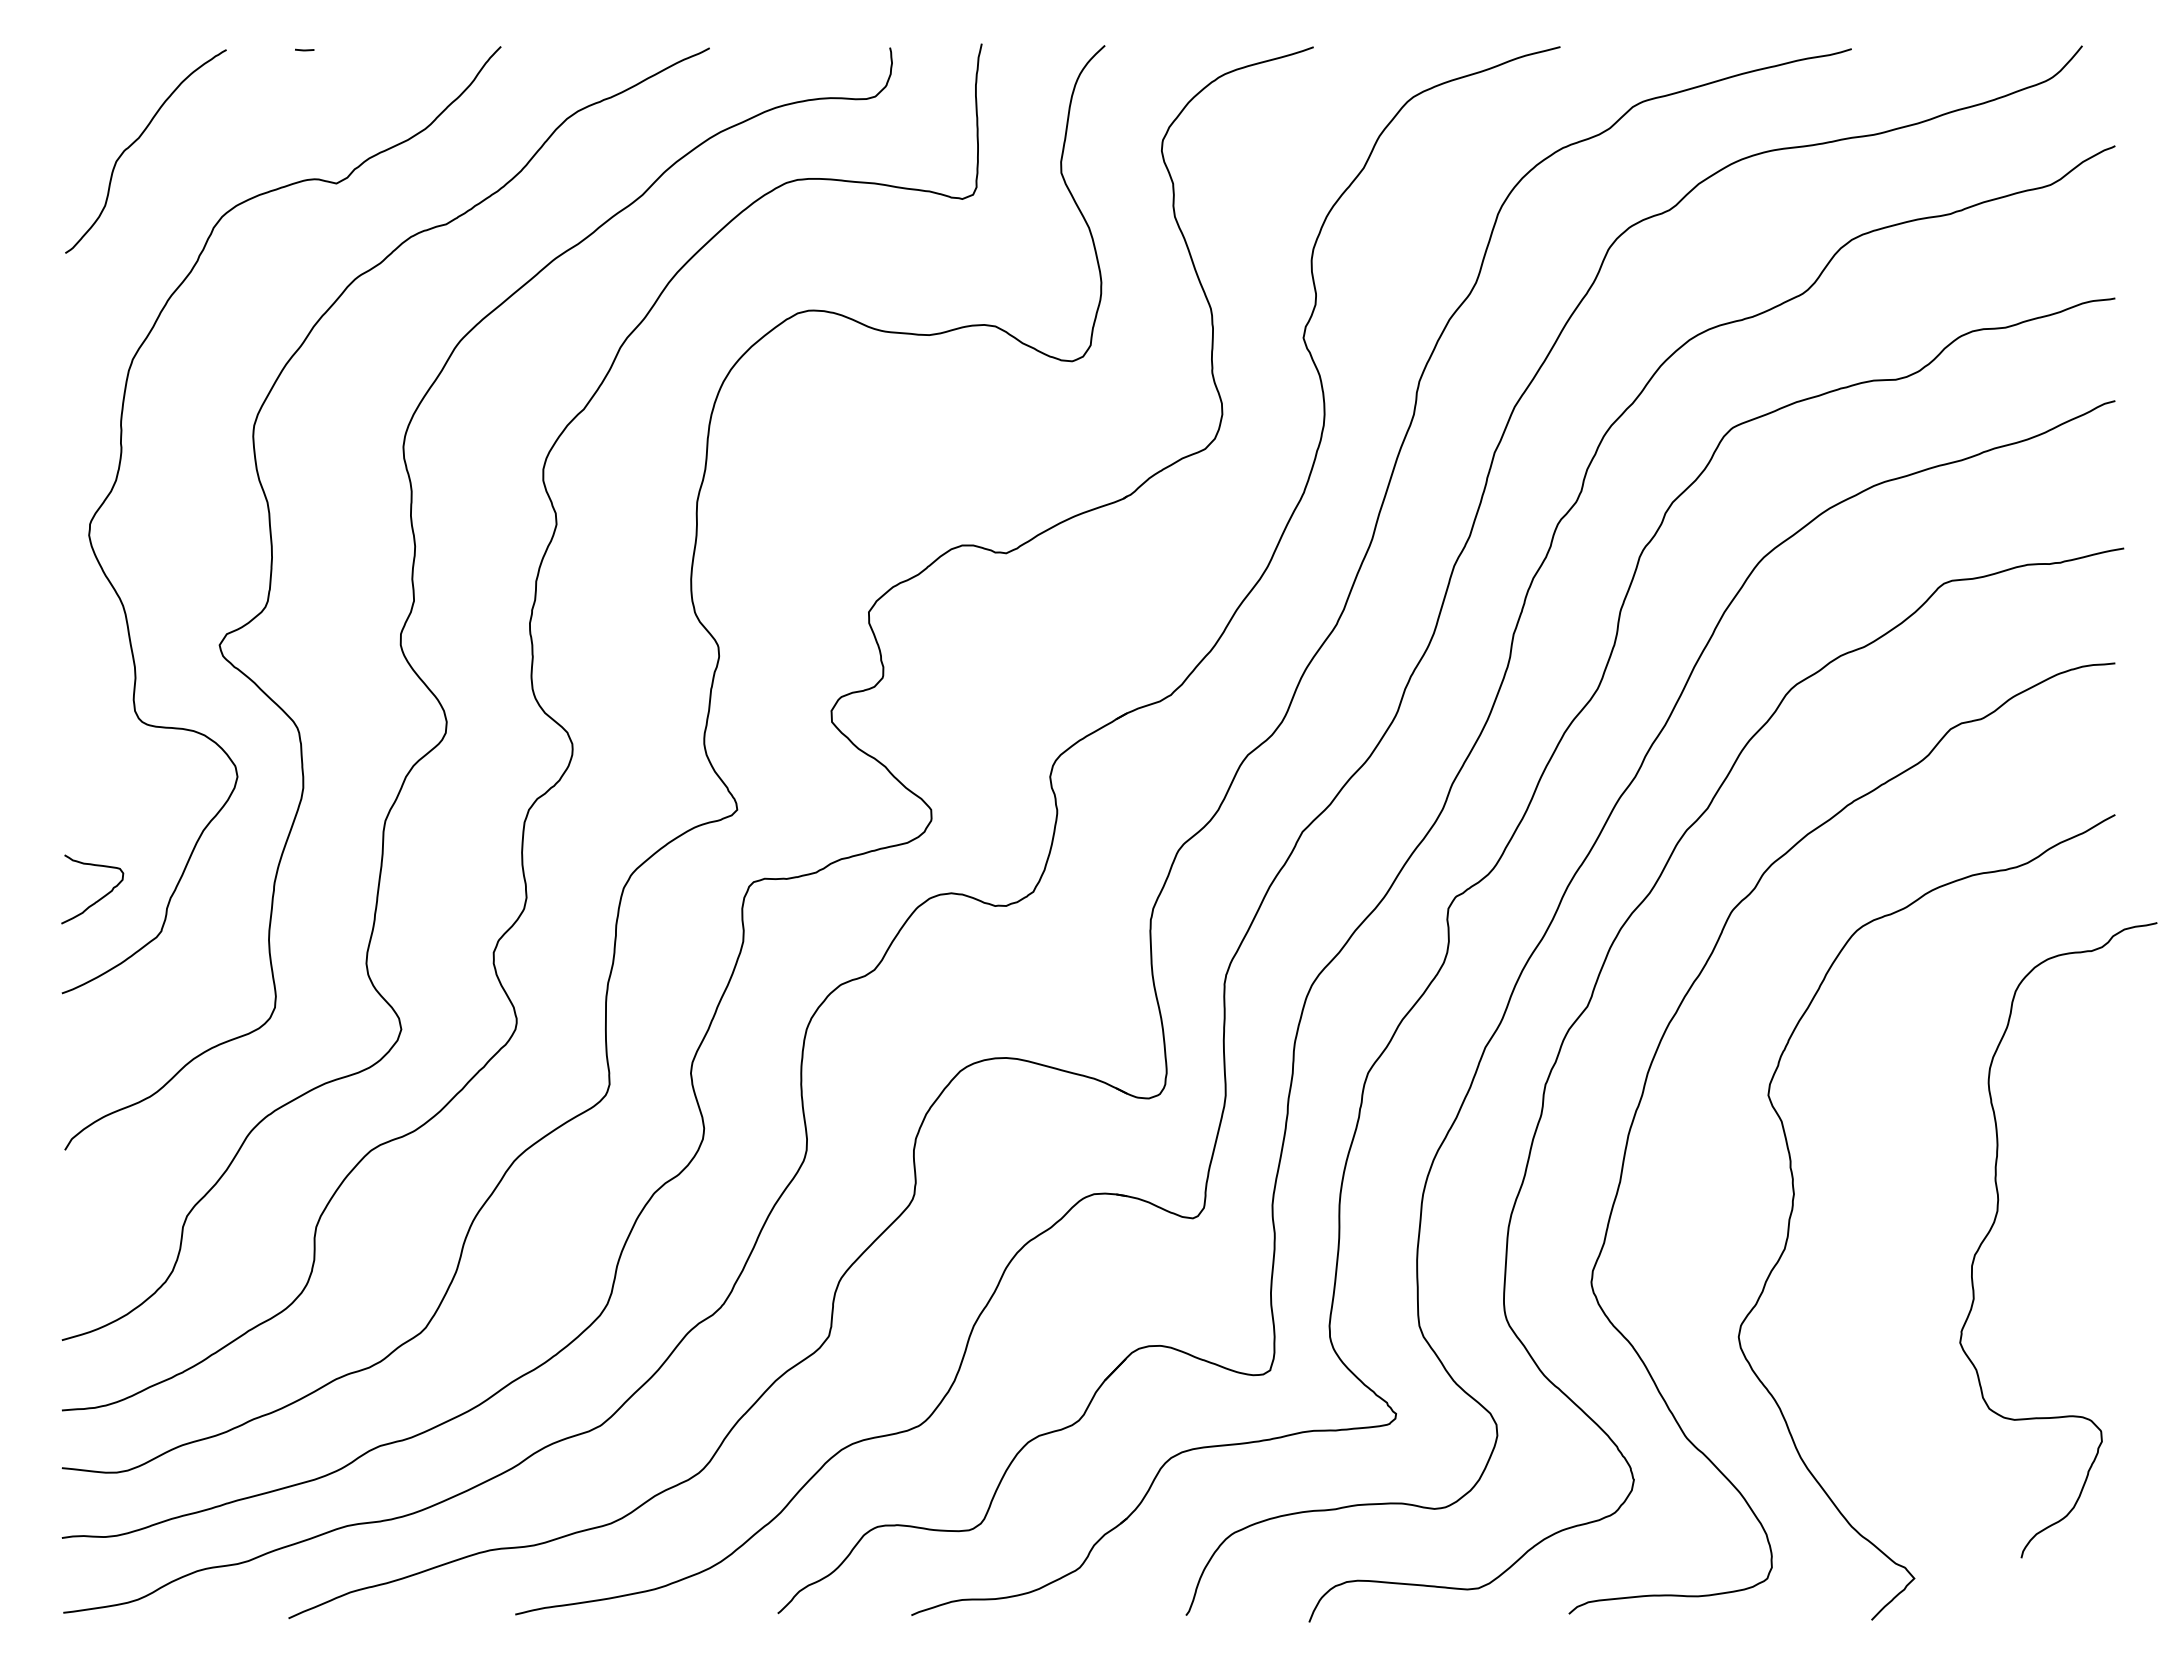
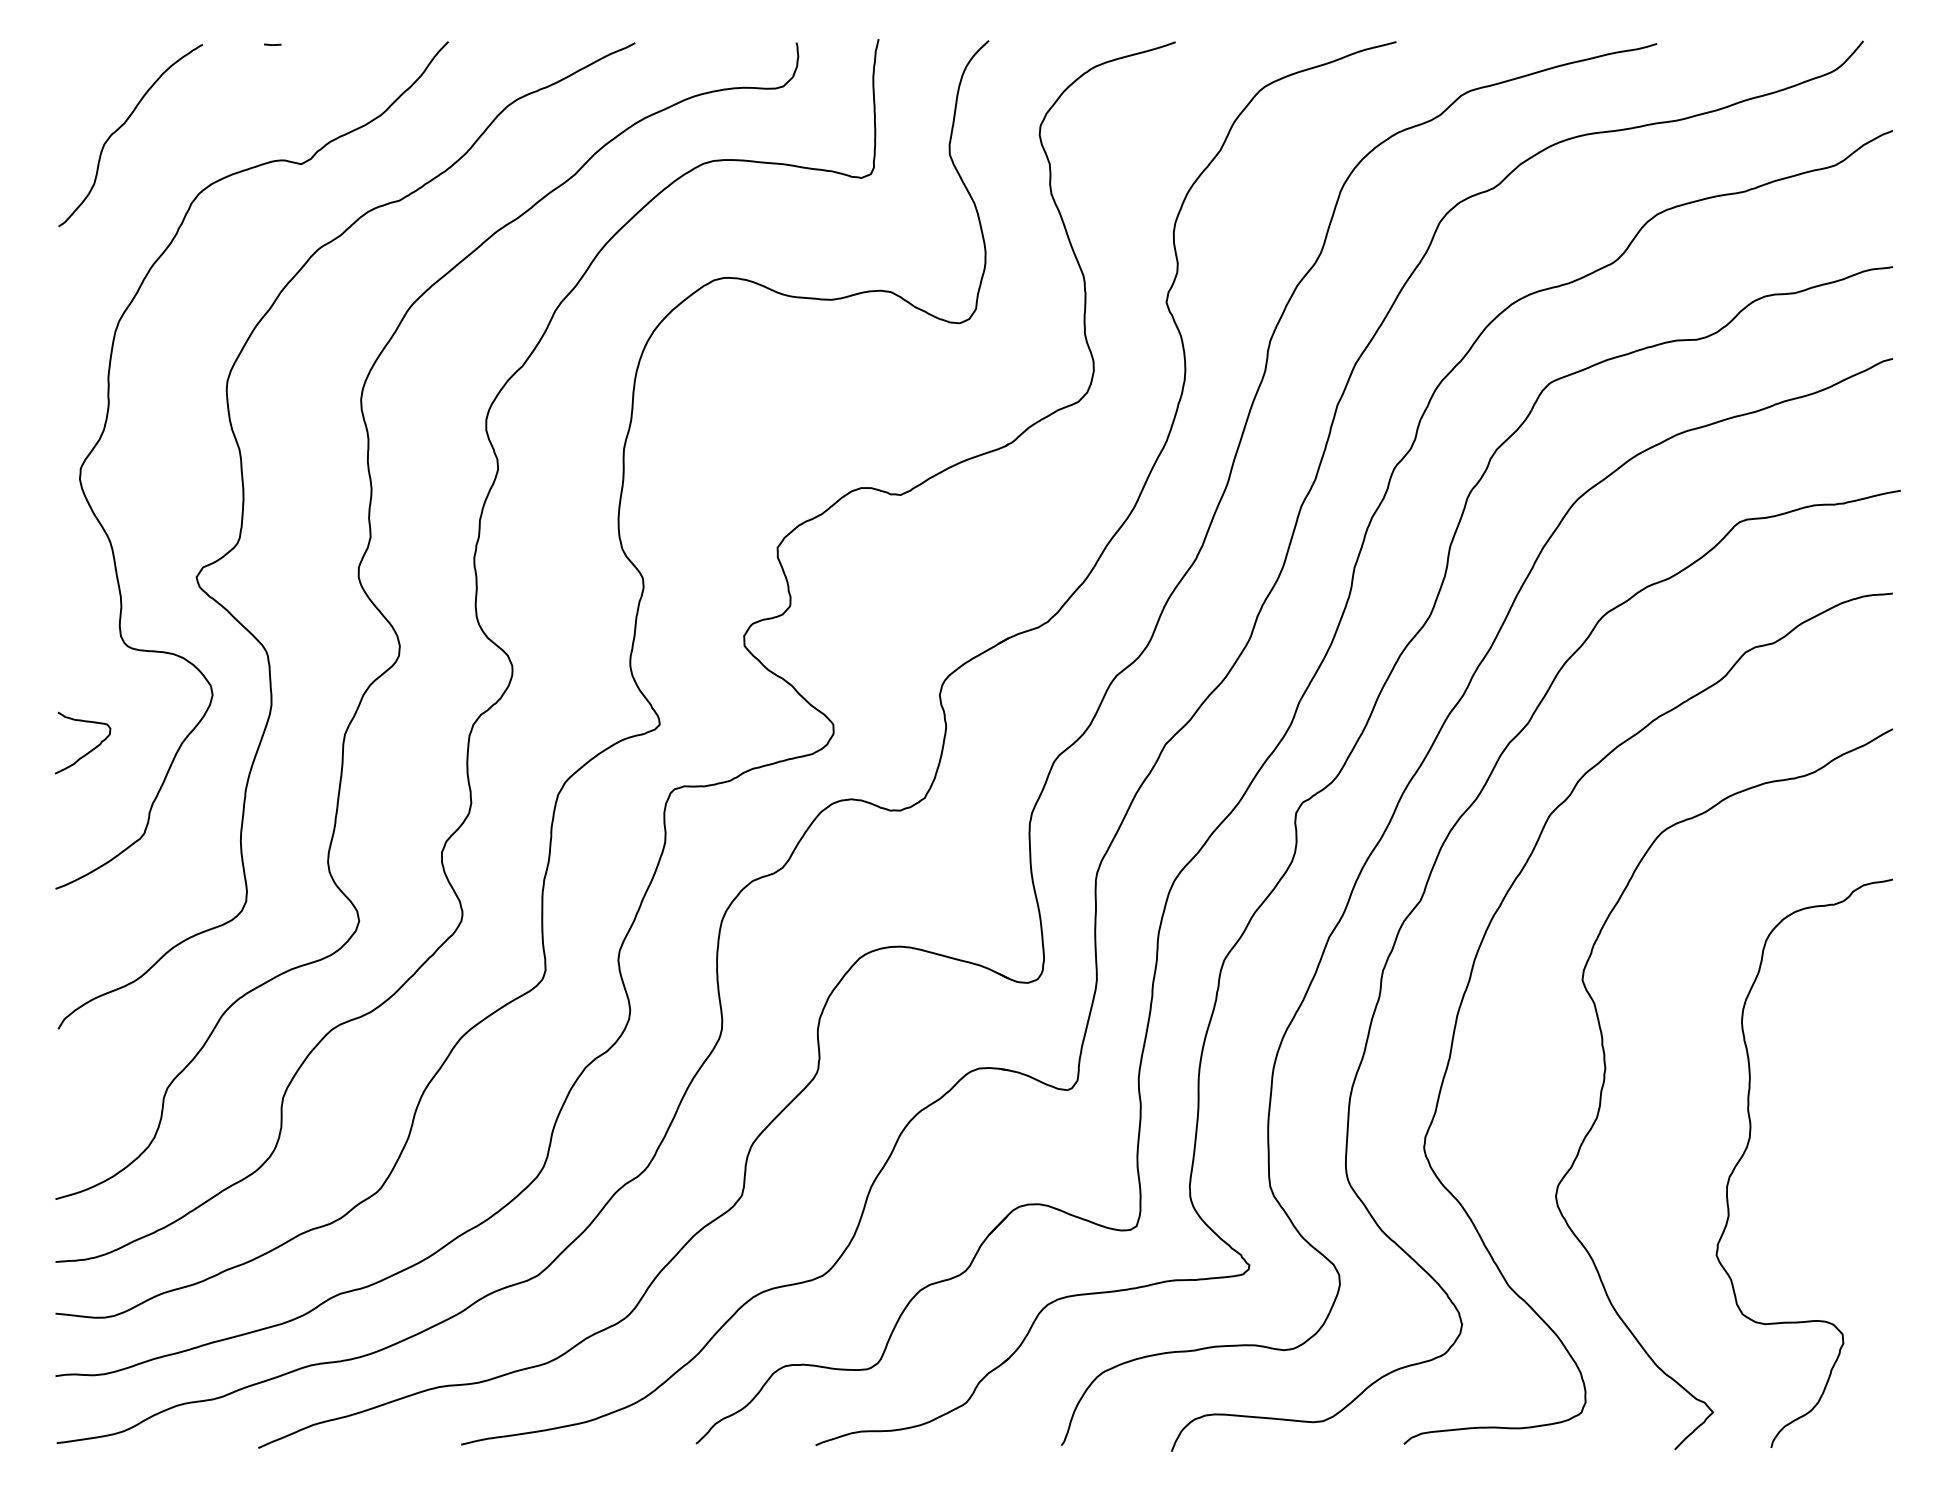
curve: (99, 898) -> (89, 751), moved
curve: (1996, 1218) -> (1749, 1143), moved

